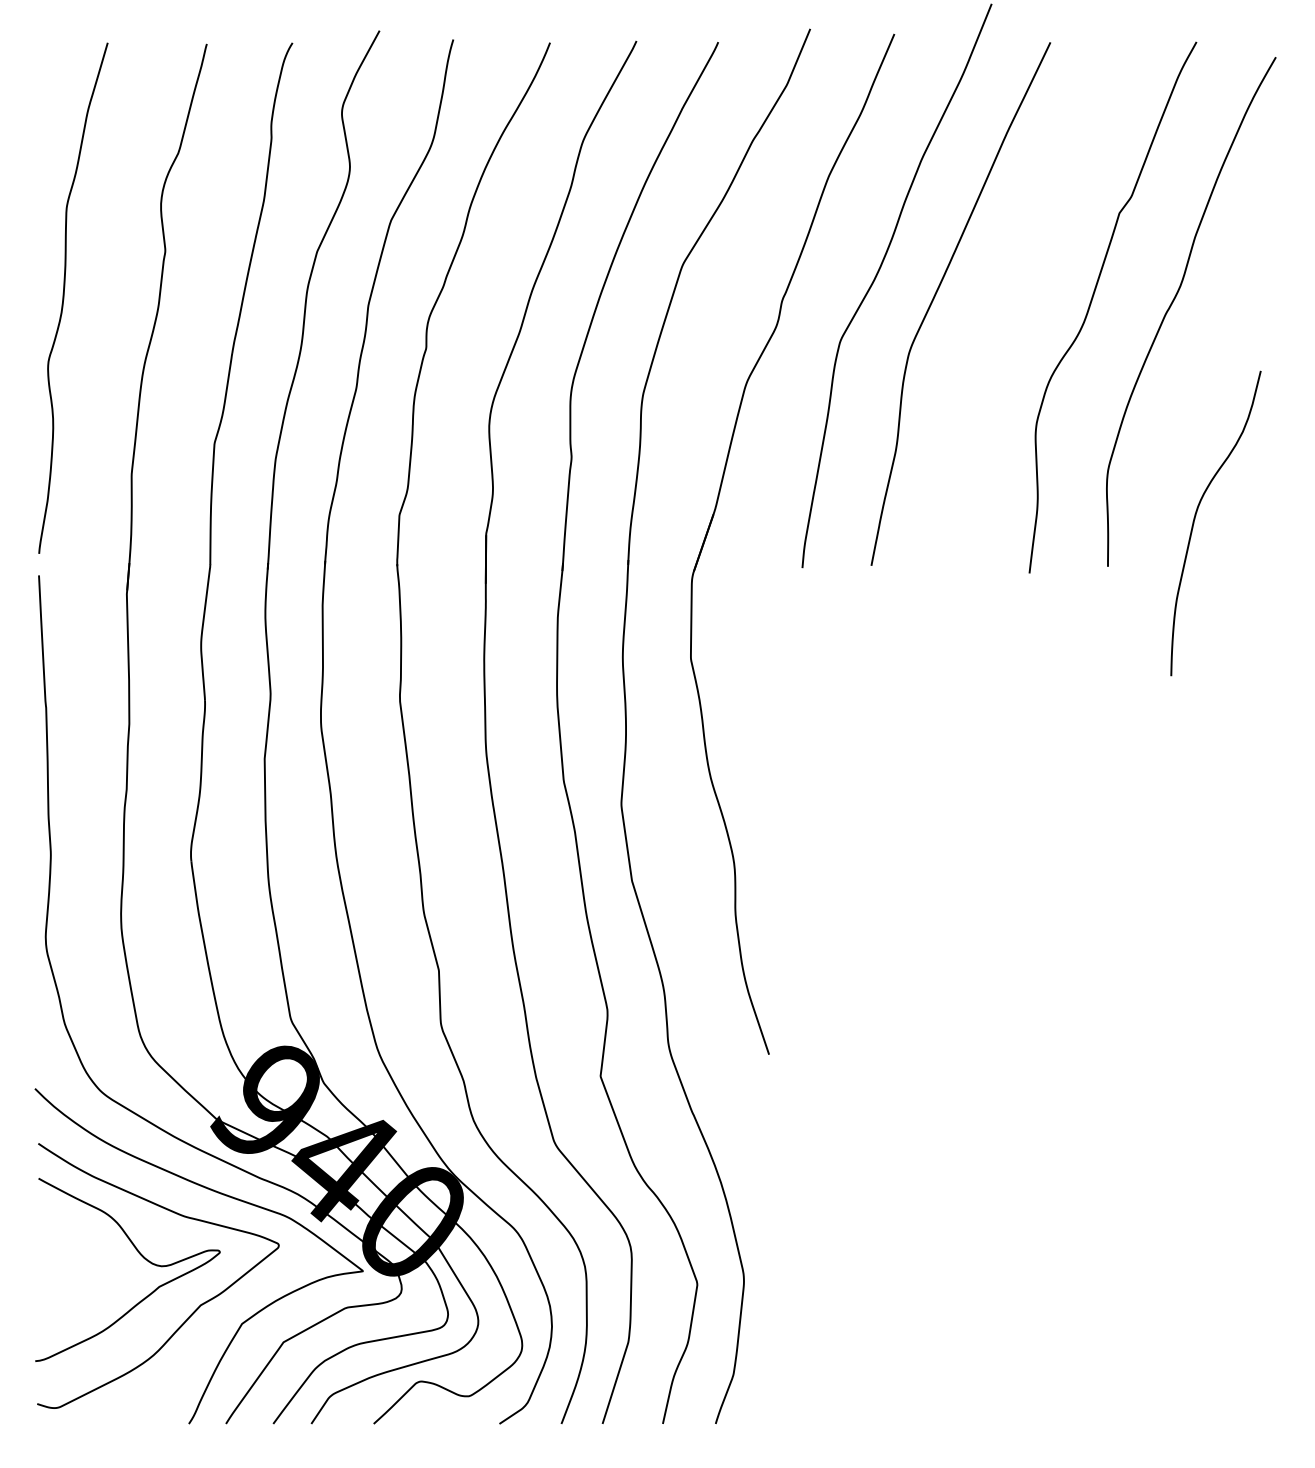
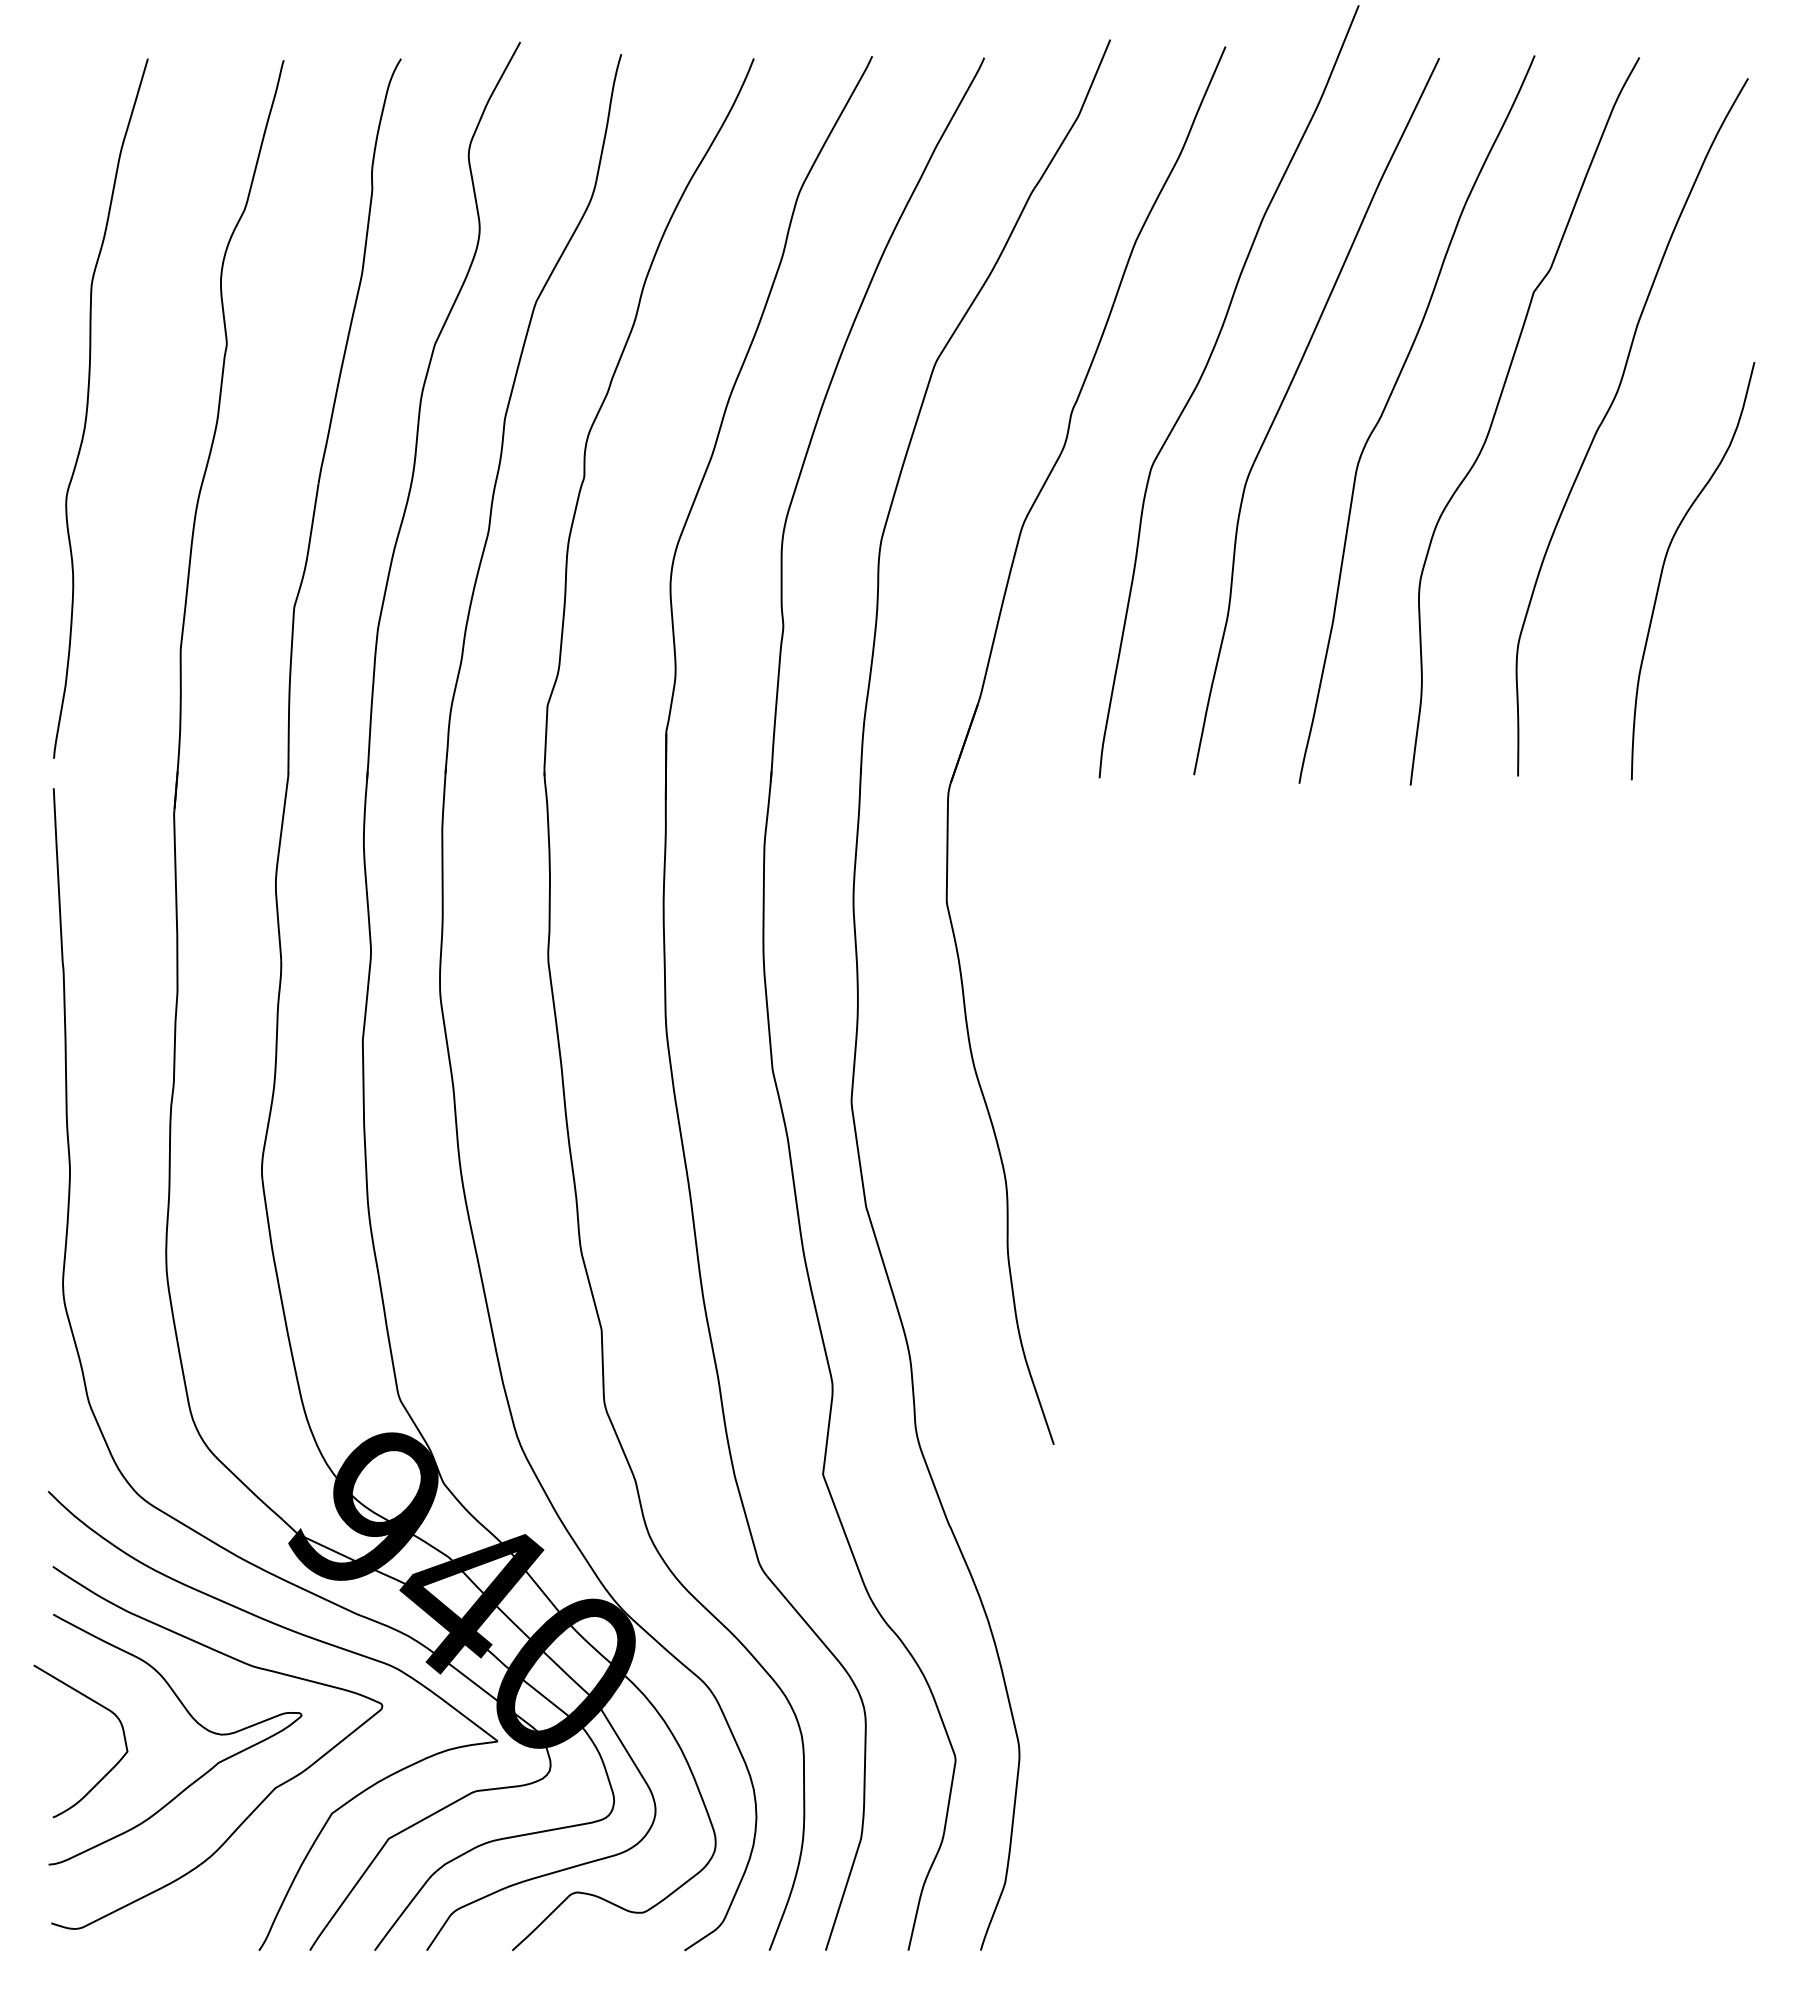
curve: (1011, 297) -> (1386, 407), added
curve: (1195, 517) -> (1665, 562), moved
curve: (73, 1245) -> (100, 1706), added

